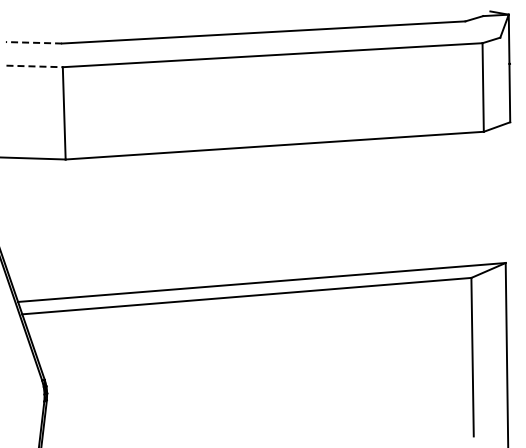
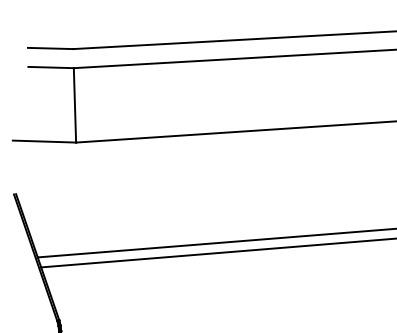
line: (33, 42) -> (50, 48), dashed -> solid
line: (35, 66) -> (51, 67), dashed -> solid

